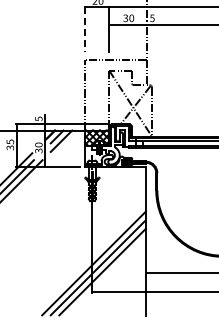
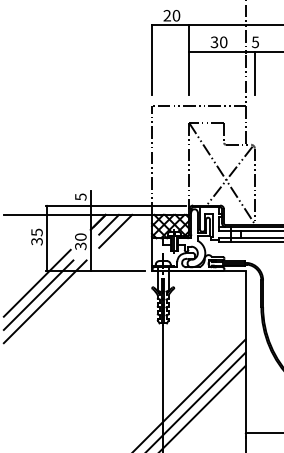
line: (85, 29) -> (152, 59), dashed -> solid
line: (151, 38) -> (254, 73), added

